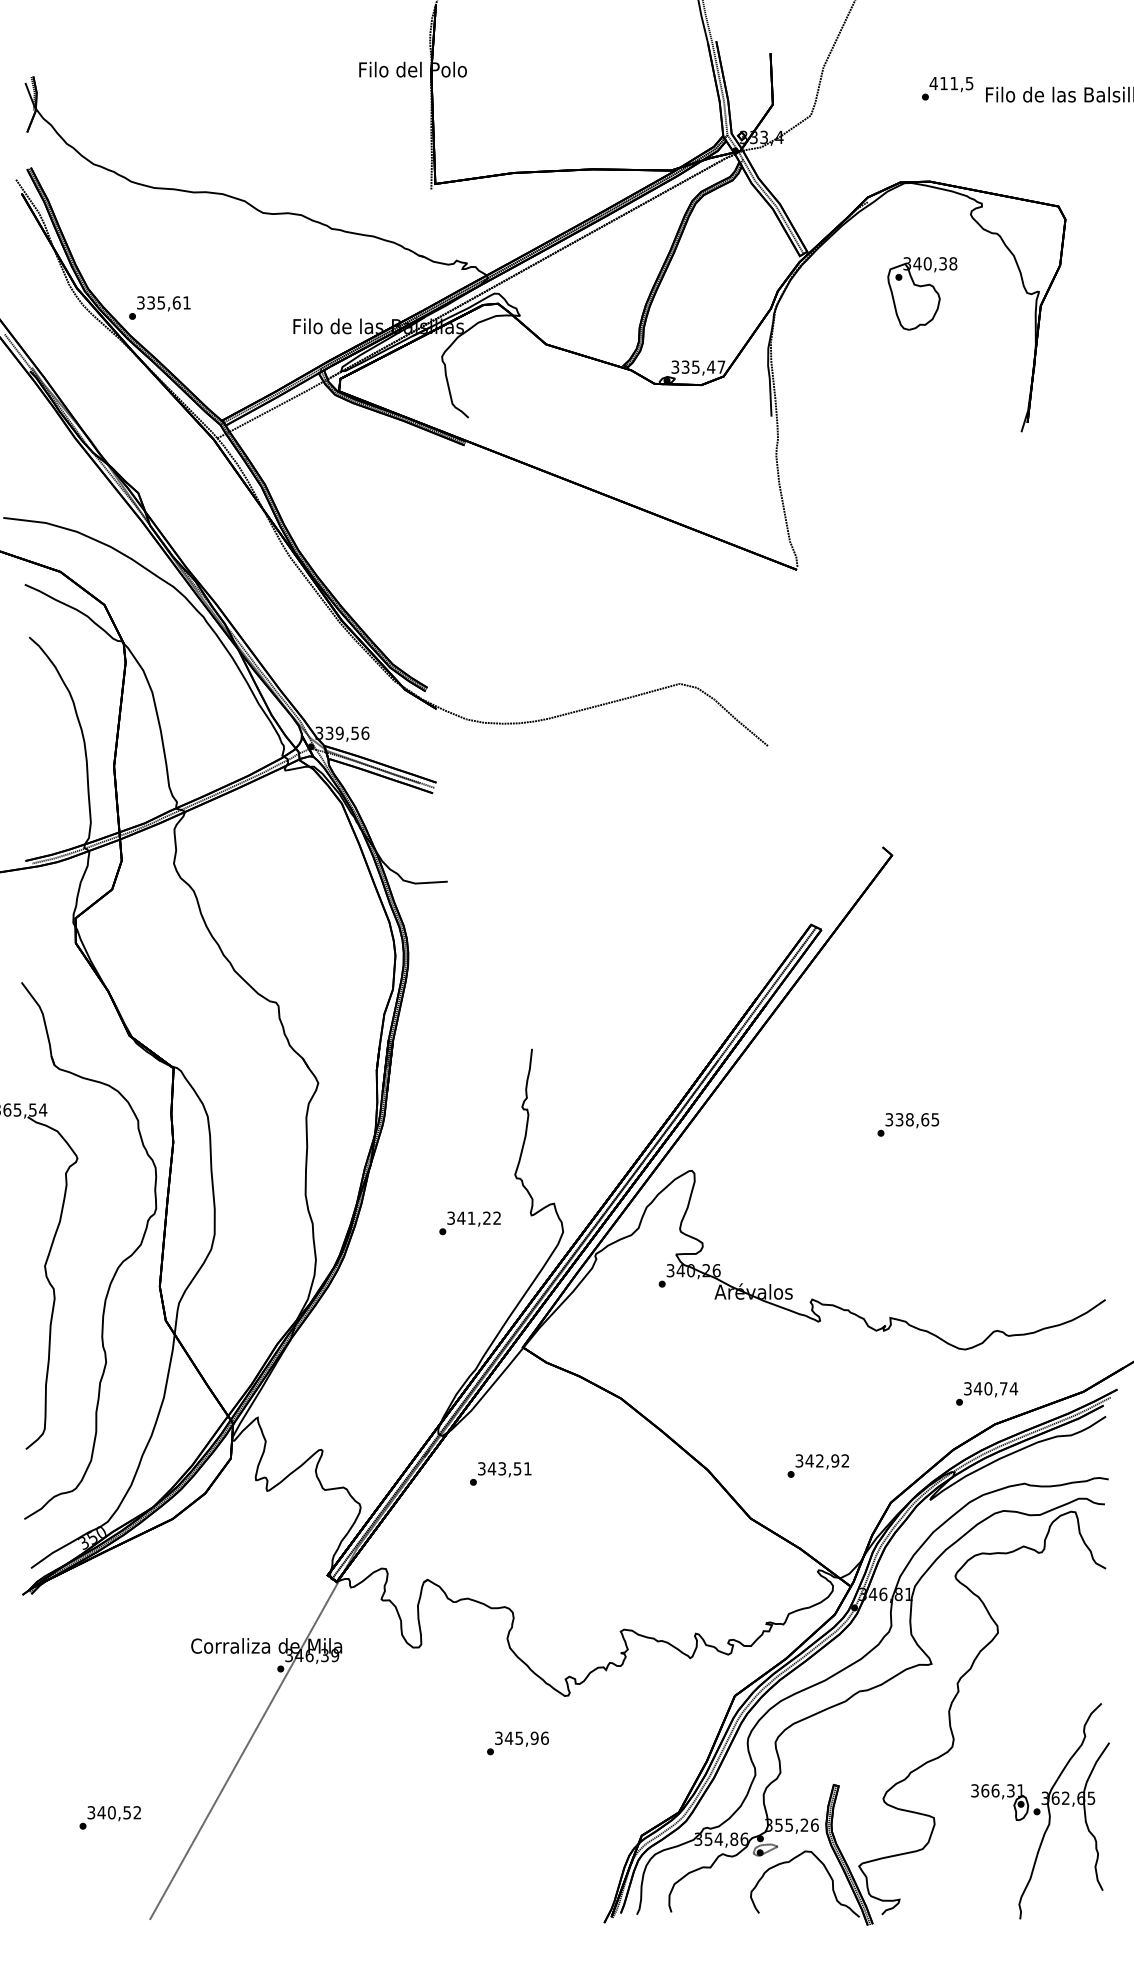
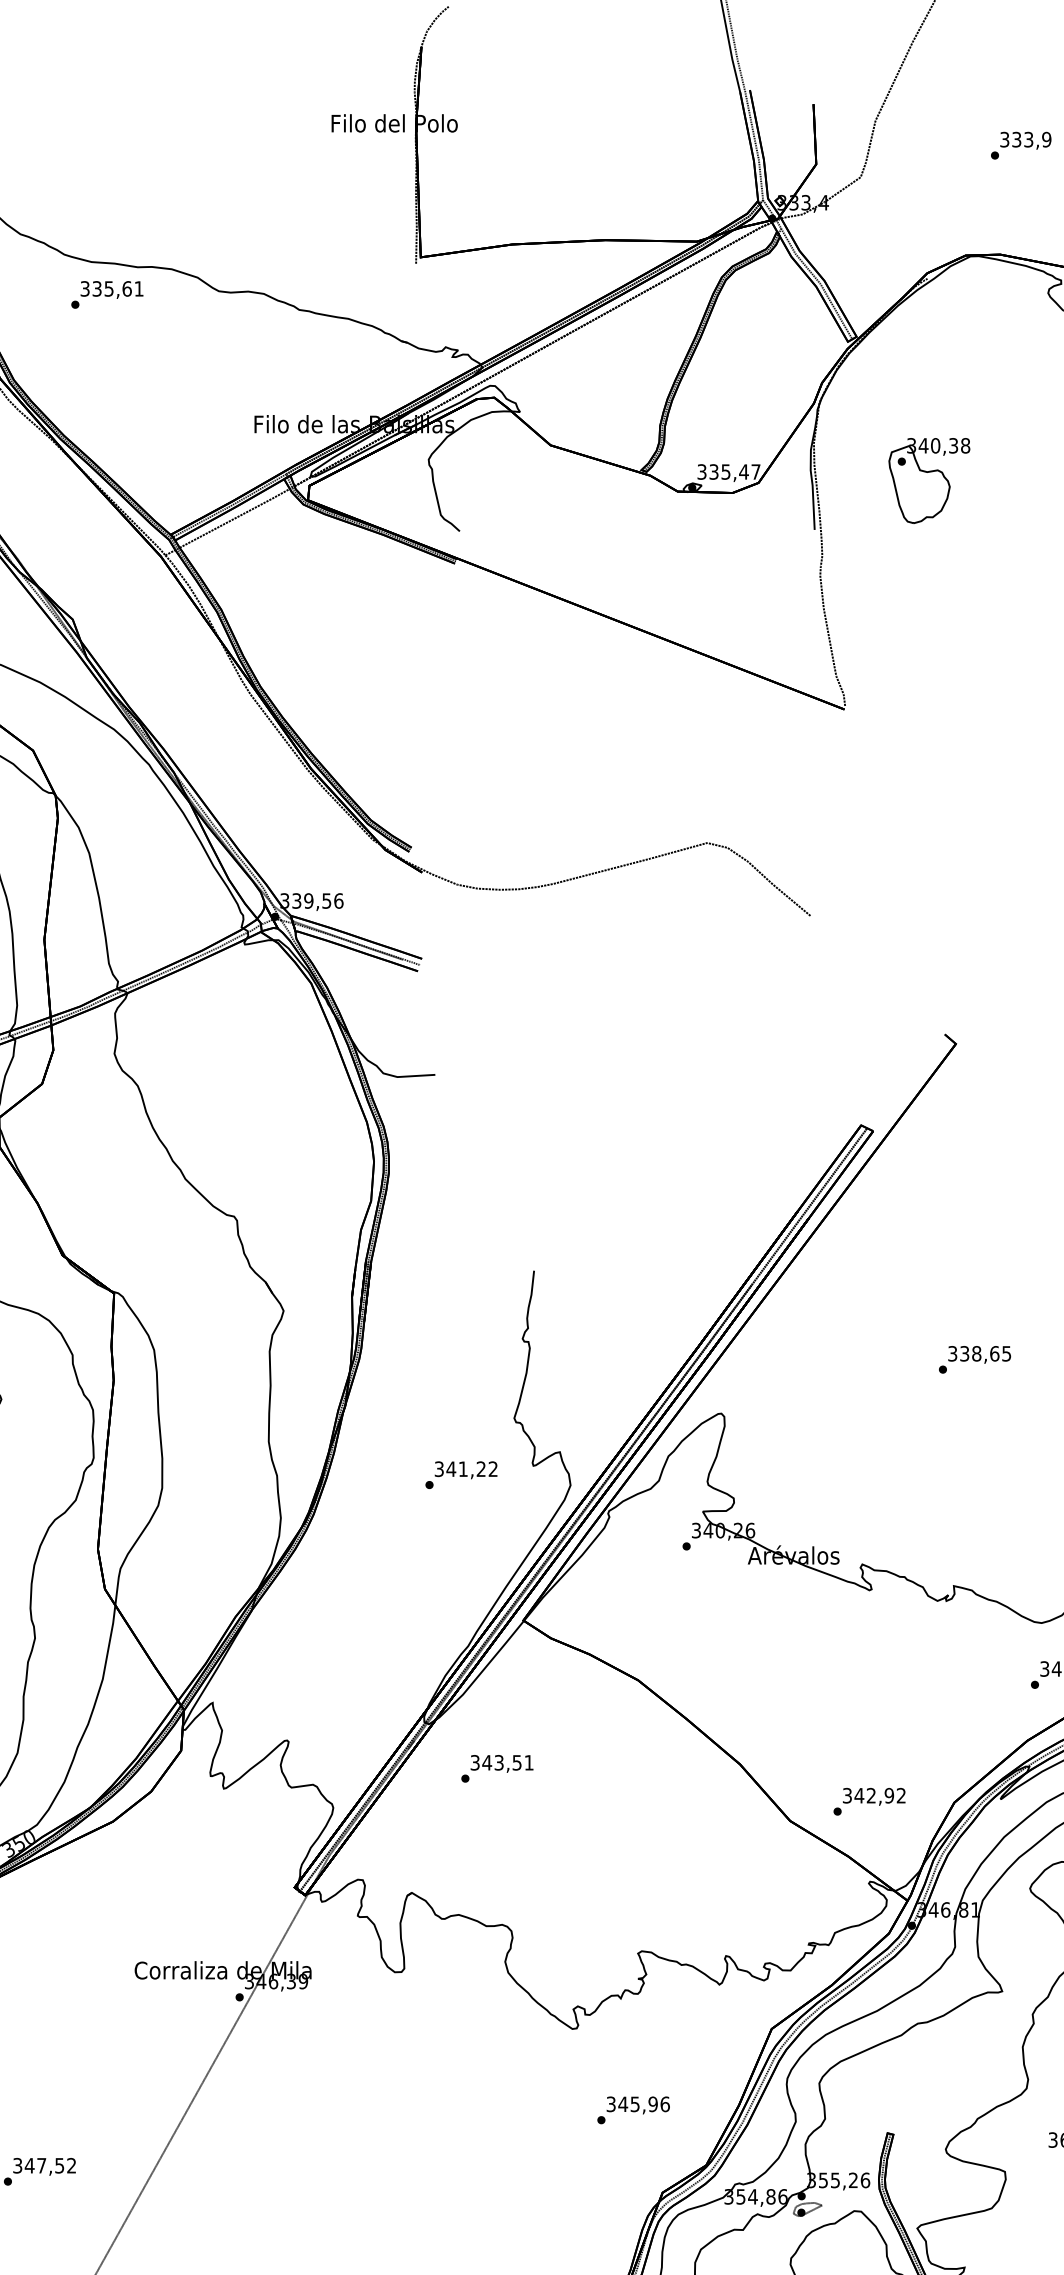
text: (951, 83) -> (1025, 139), 411,5 -> 333,9
part: (922, 293) -> (929, 480), moved
text: (159, 307) -> (106, 294), moved
text: (817, 1465) -> (868, 1801), moved
text: (517, 1743) -> (633, 2110), moved
text: (111, 1812) -> (41, 2165), 340,52 -> 347,52

